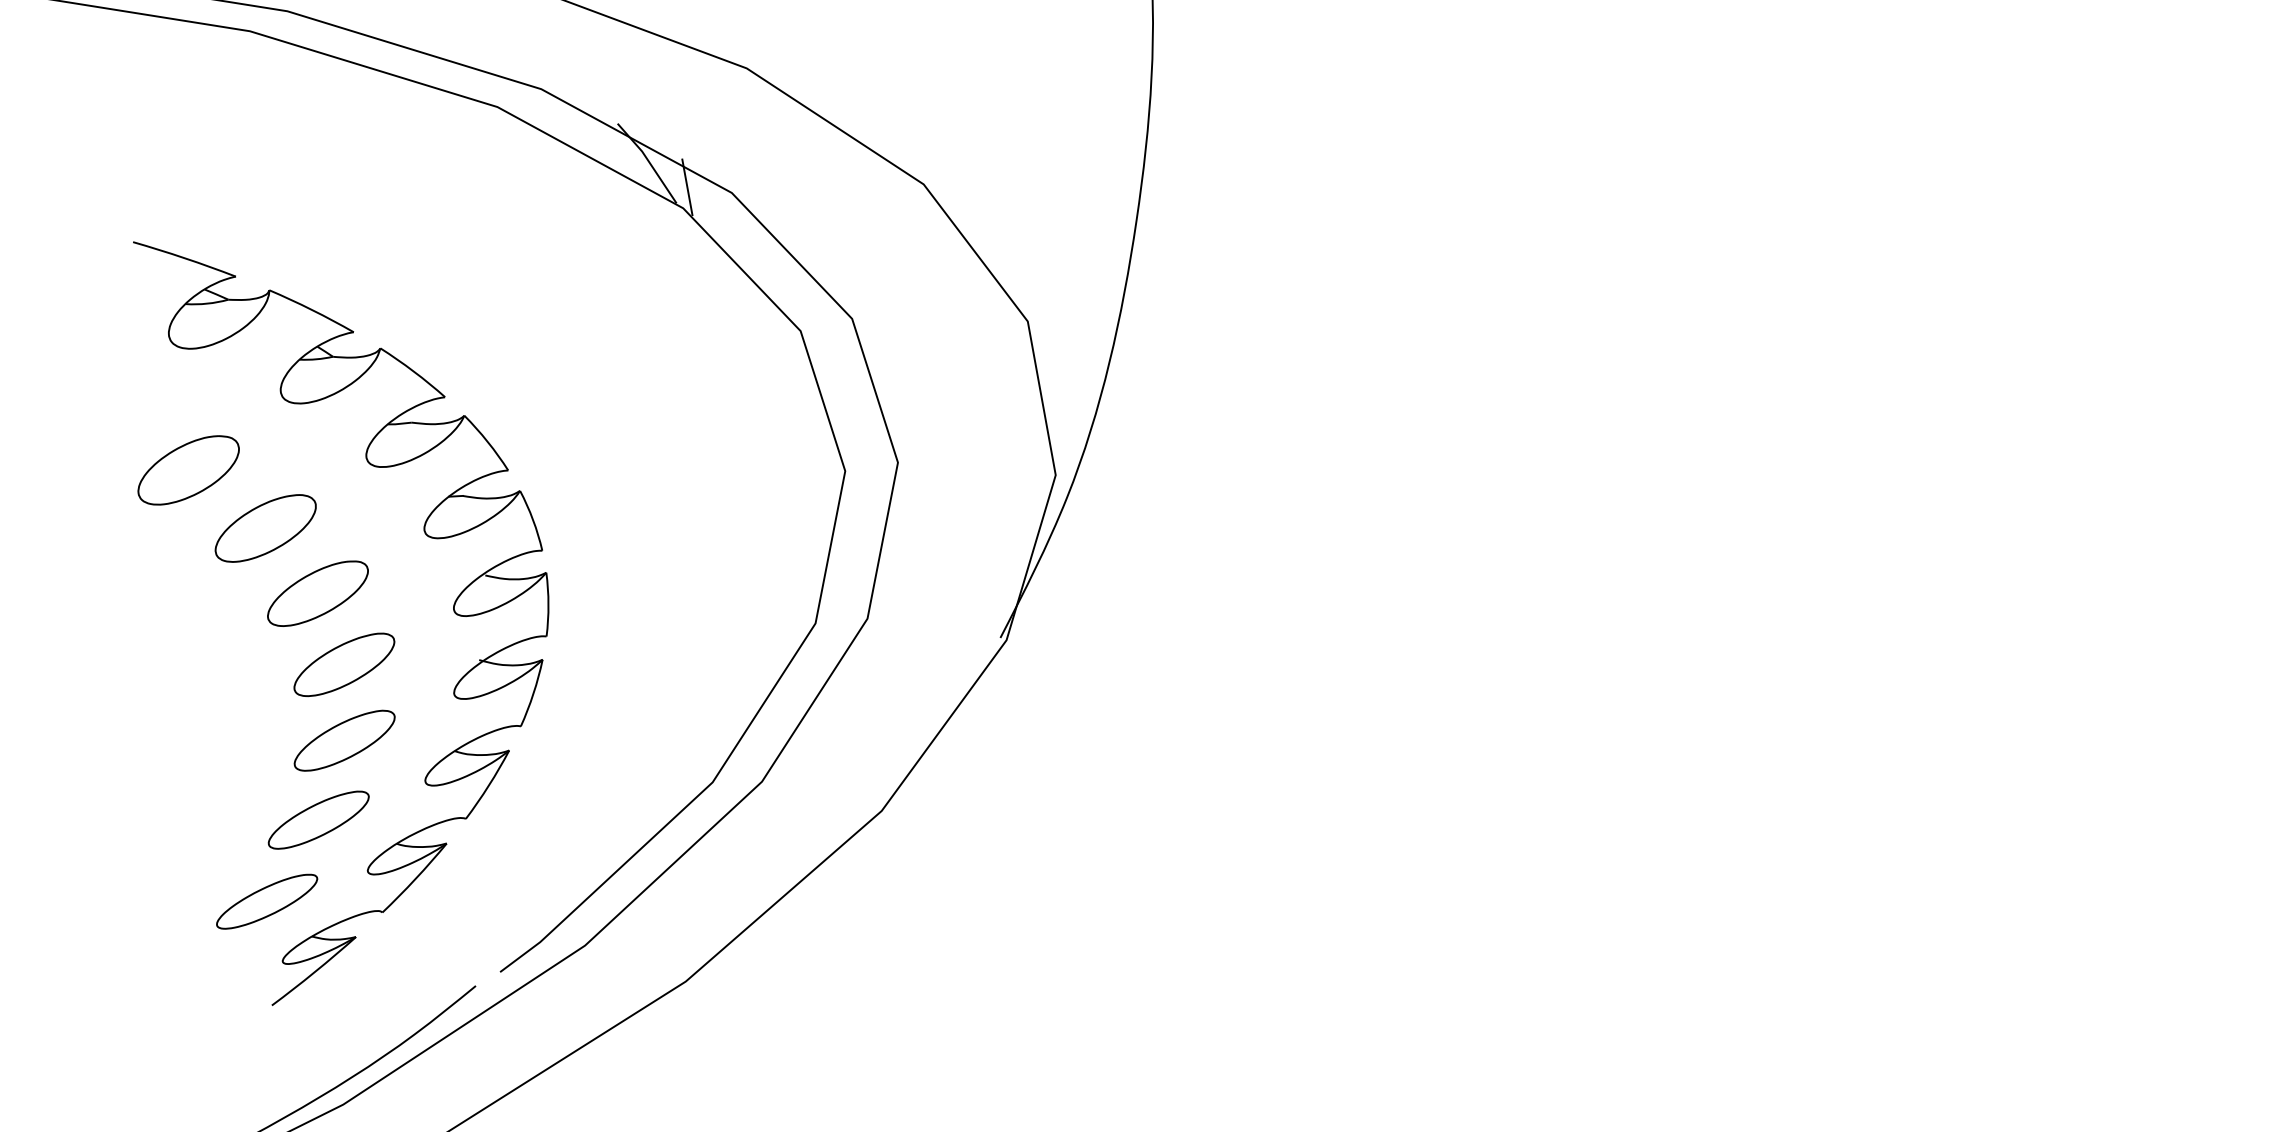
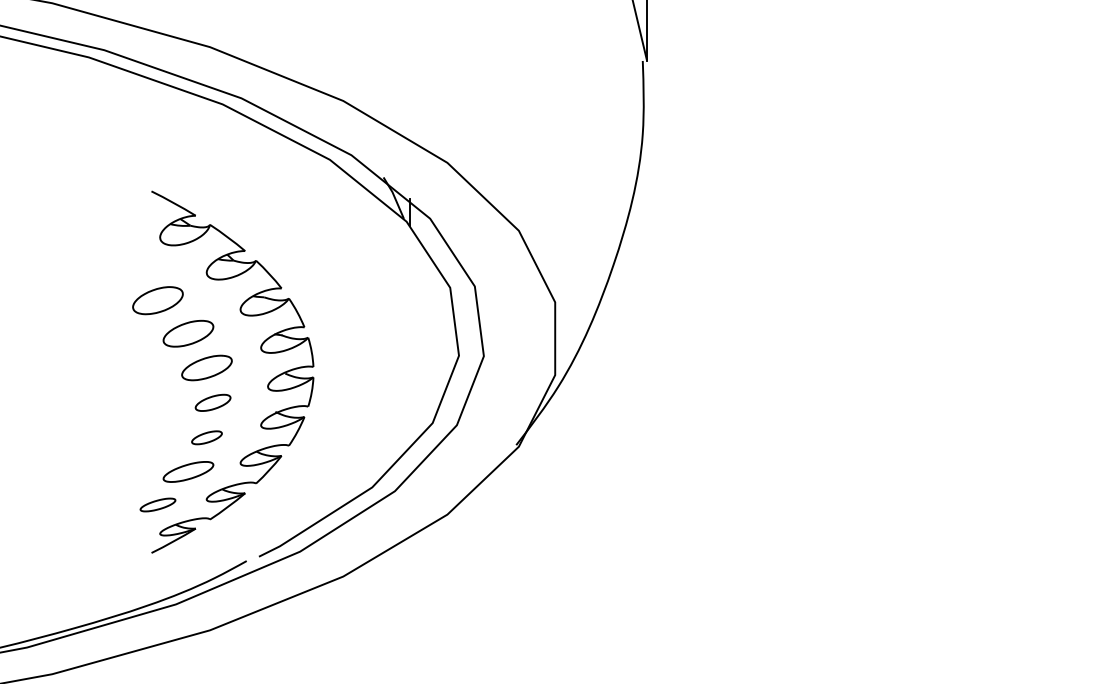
part: (342, 664) -> (212, 402), size x0.7
part: (343, 740) -> (206, 437), size x0.6
part: (265, 900) -> (157, 504), size x0.7

